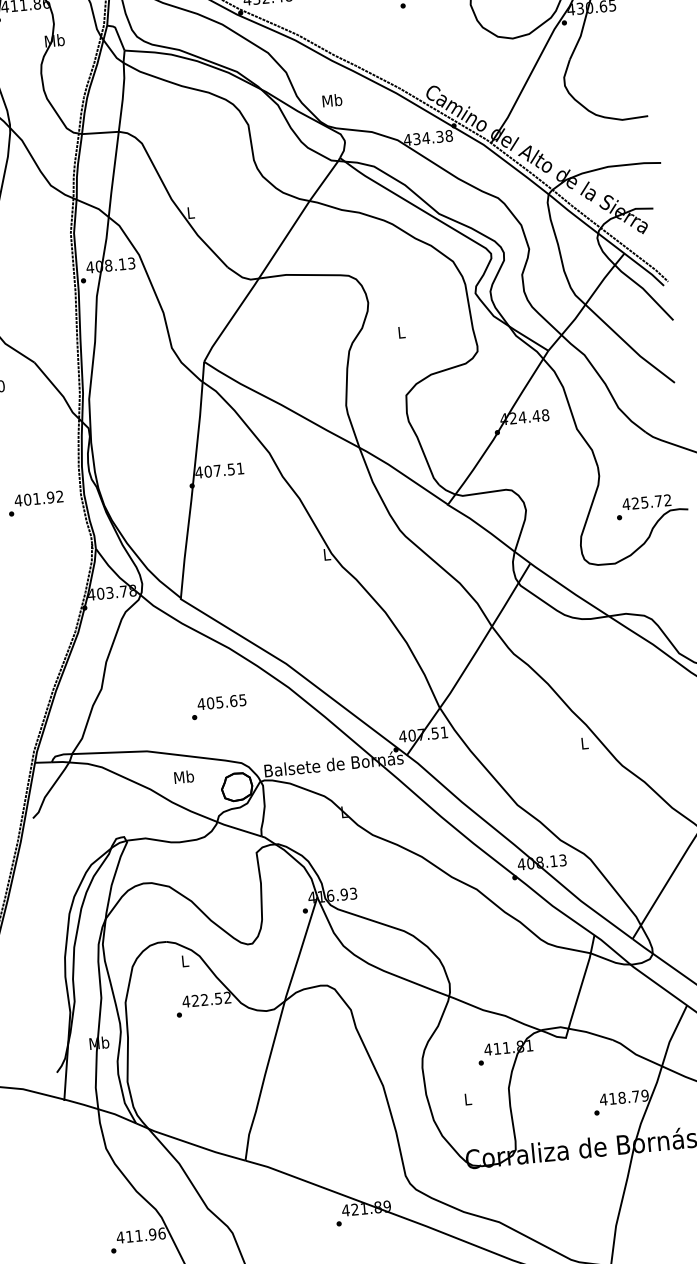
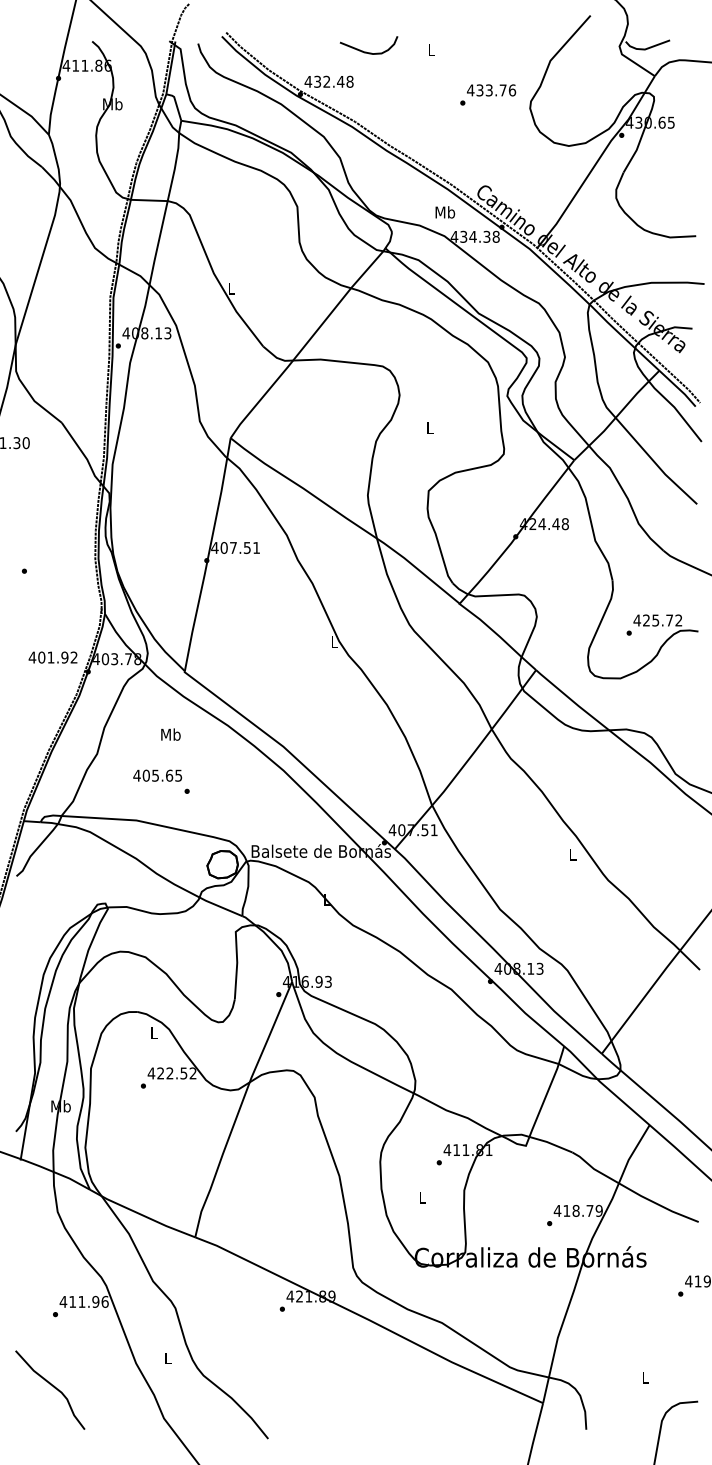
text: (332, 100) -> (445, 212), moved
text: (38, 498) -> (52, 657), moved
text: (221, 702) -> (157, 775), moved
text: (183, 776) -> (170, 734), moved

